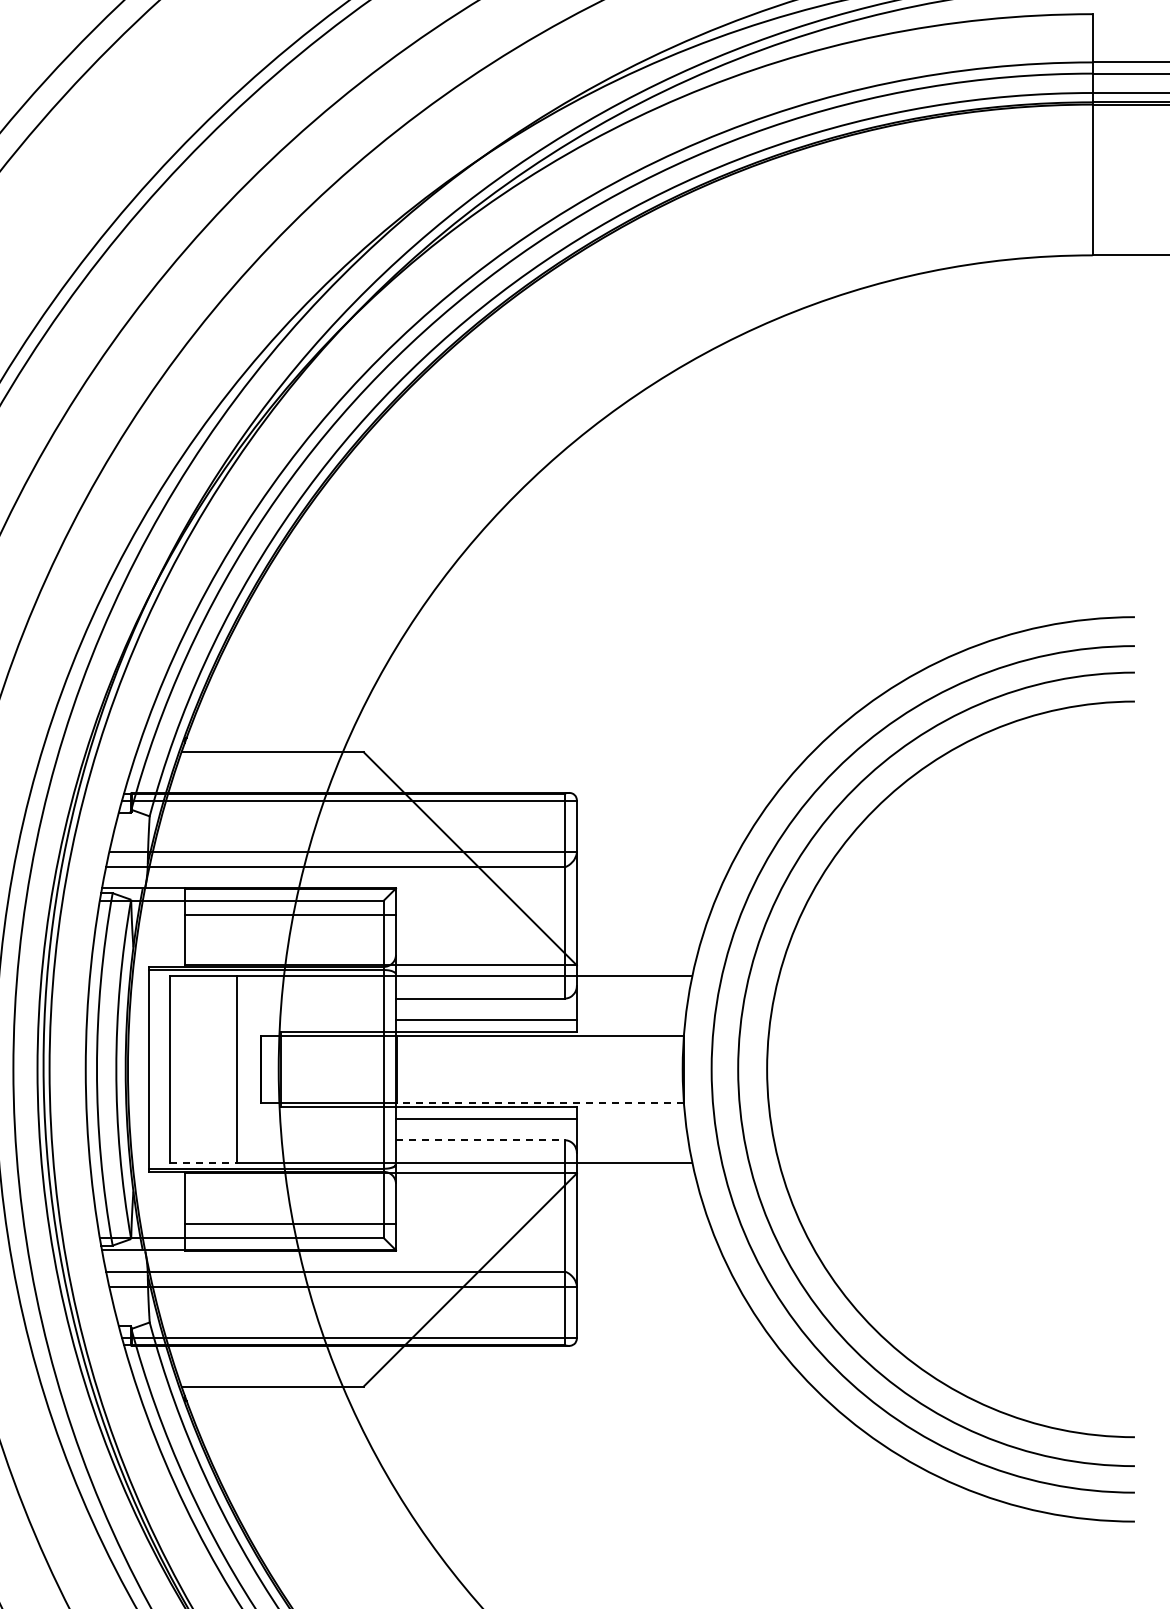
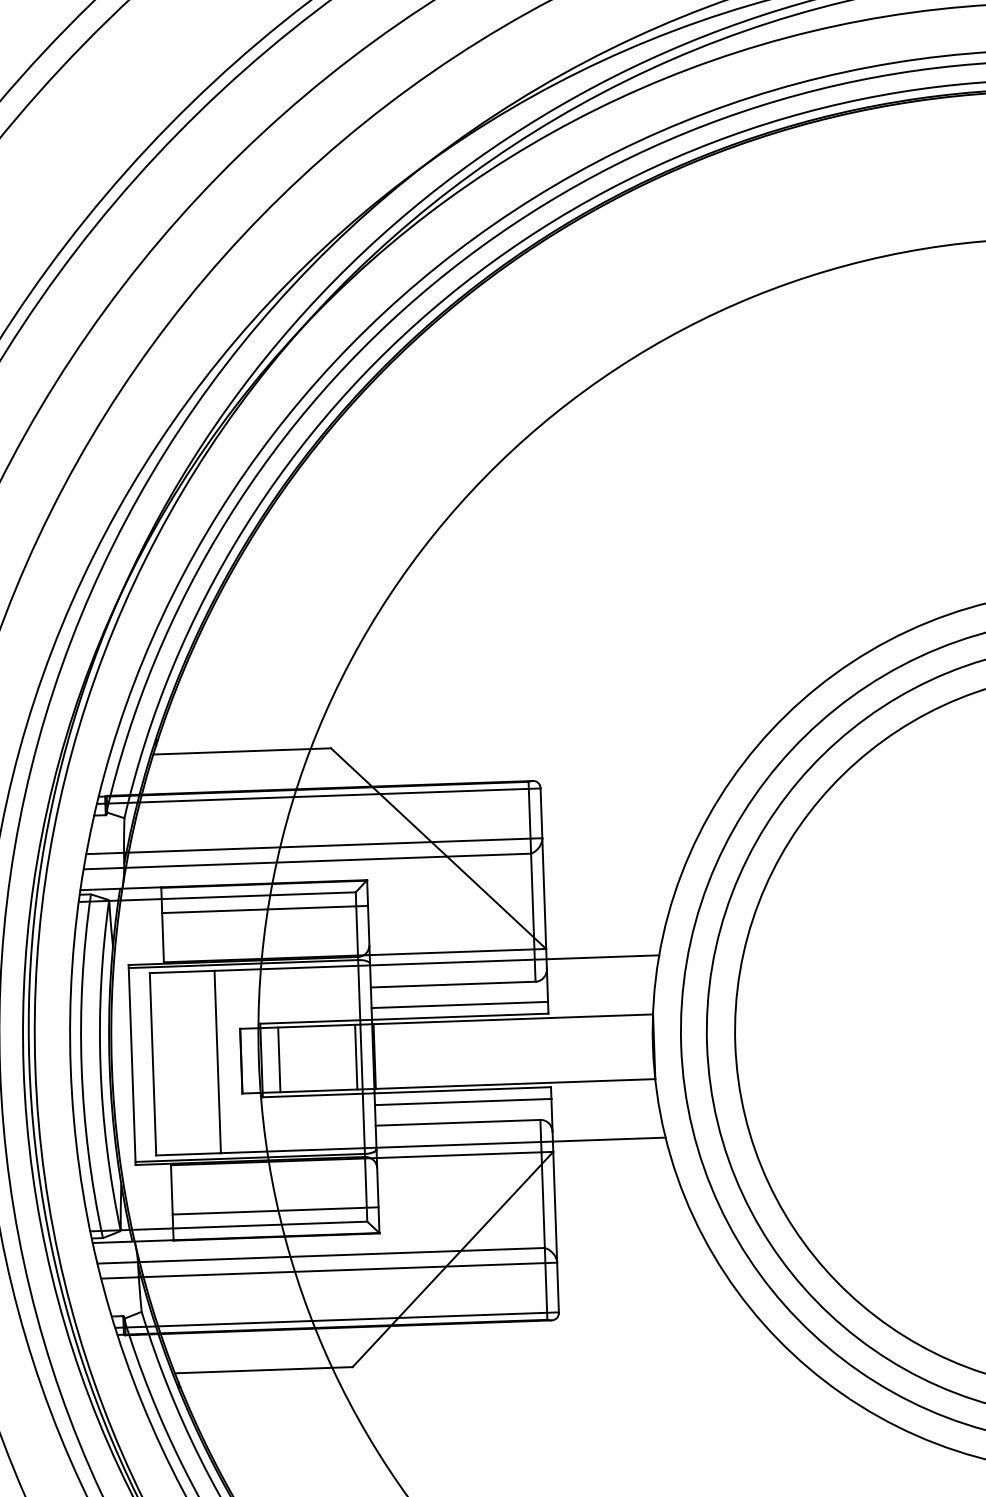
line: (299, 1069) -> (279, 1059), added
line: (378, 1069) -> (356, 1057), added
line: (540, 1102) -> (515, 1083), dashed -> solid
line: (480, 1140) -> (458, 1123), dashed -> solid
line: (203, 1162) -> (188, 1153), dashed -> solid

